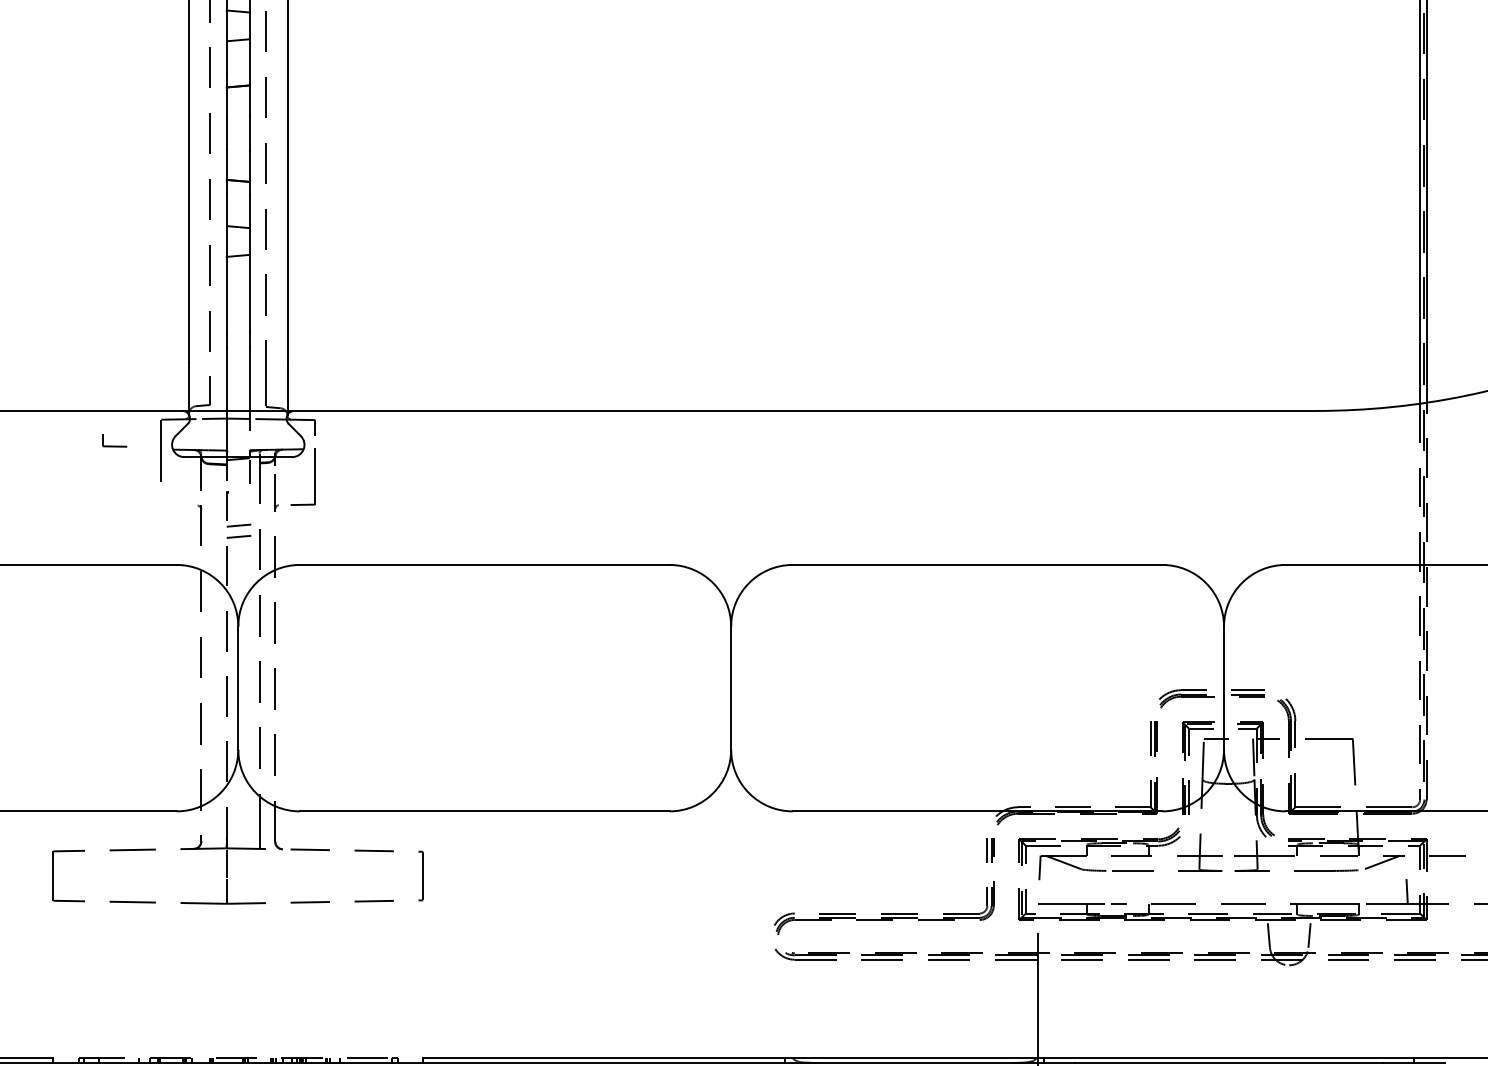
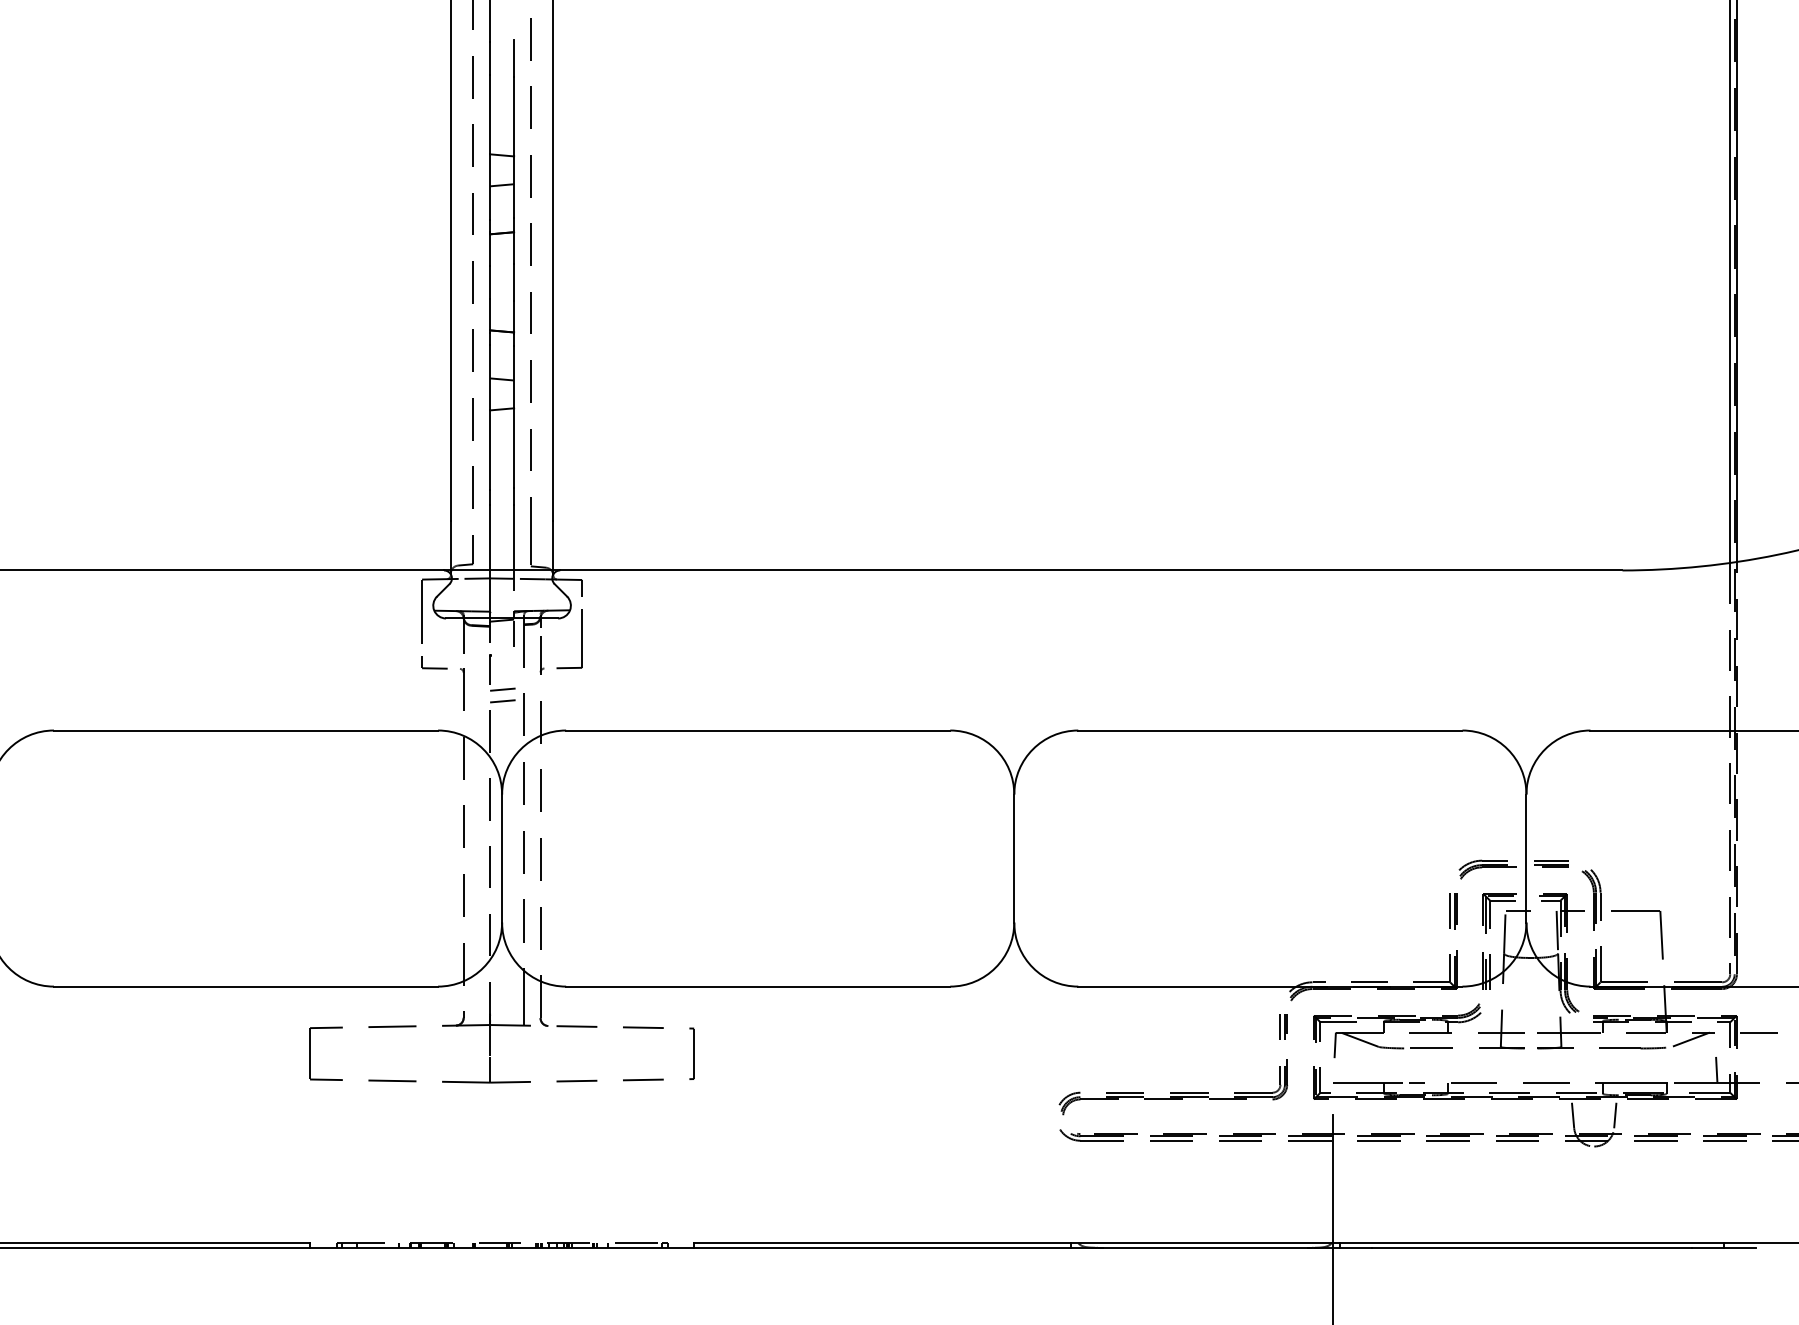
part: (114, 440) -> (434, 662), moved

